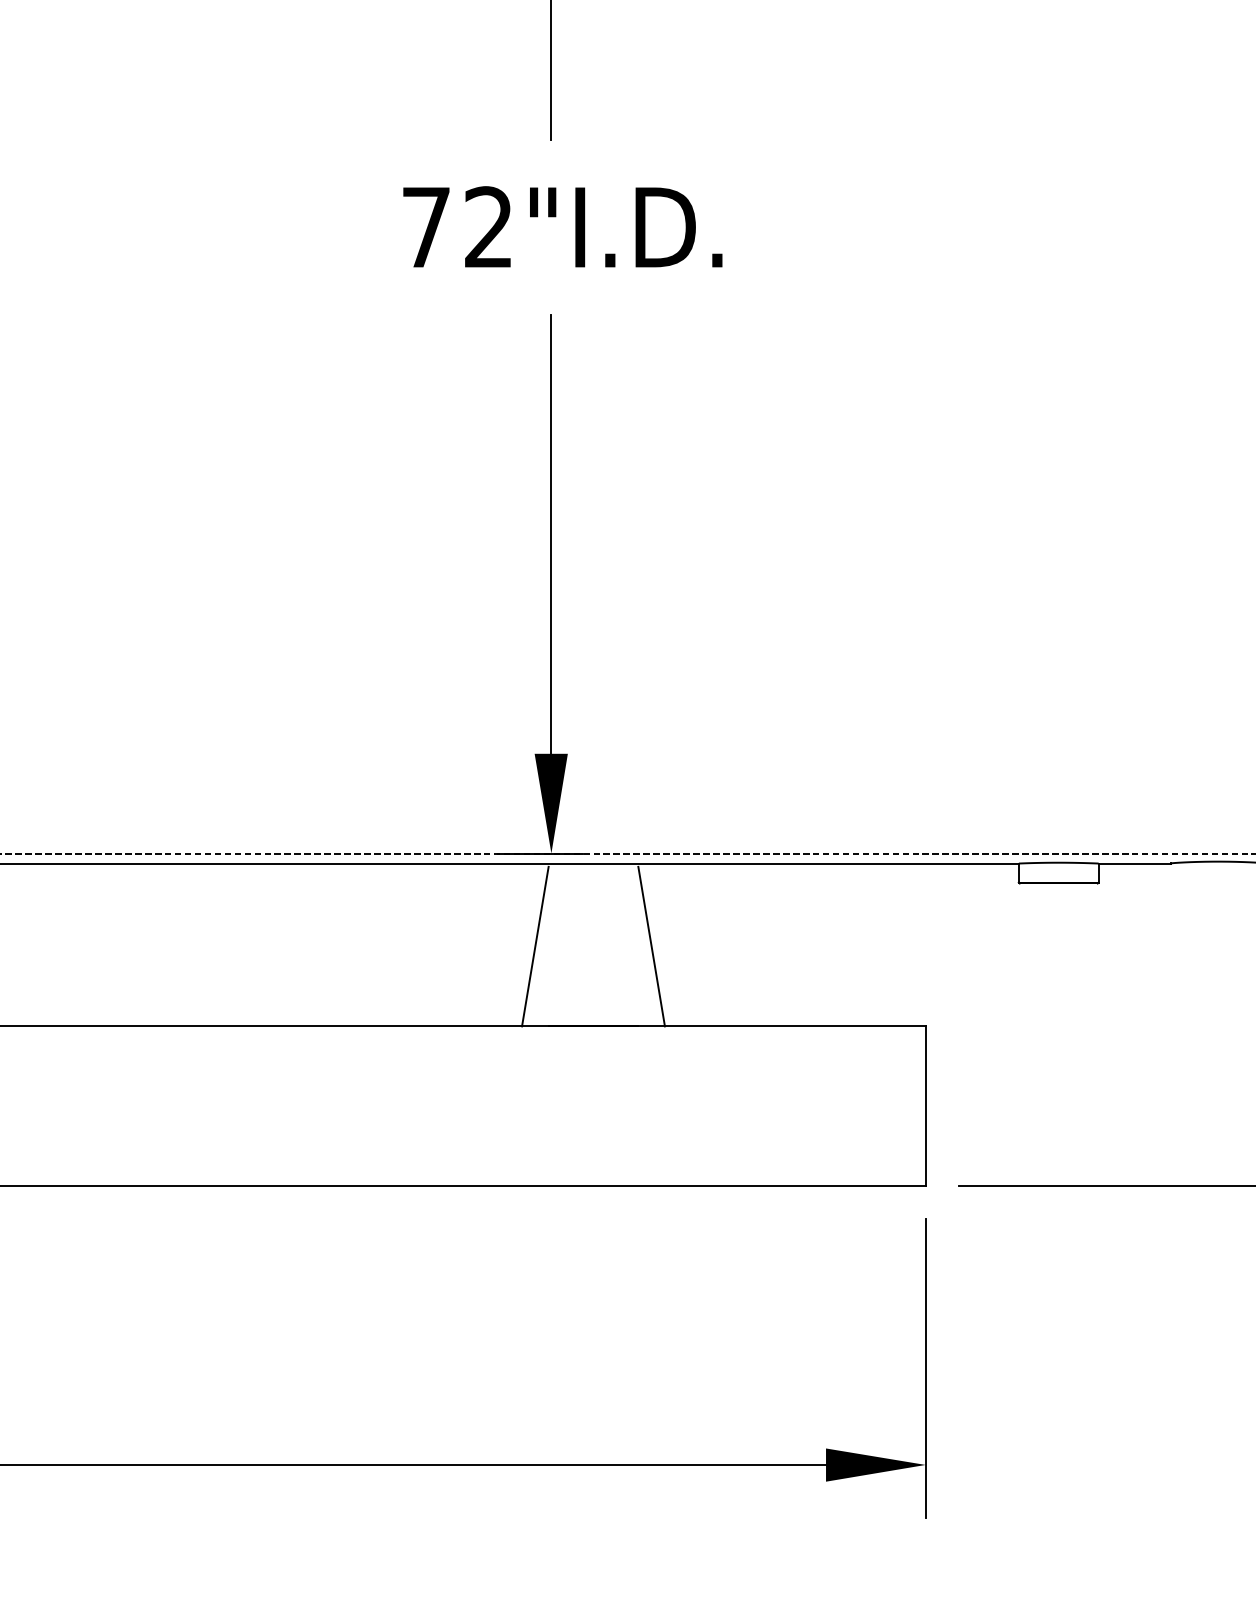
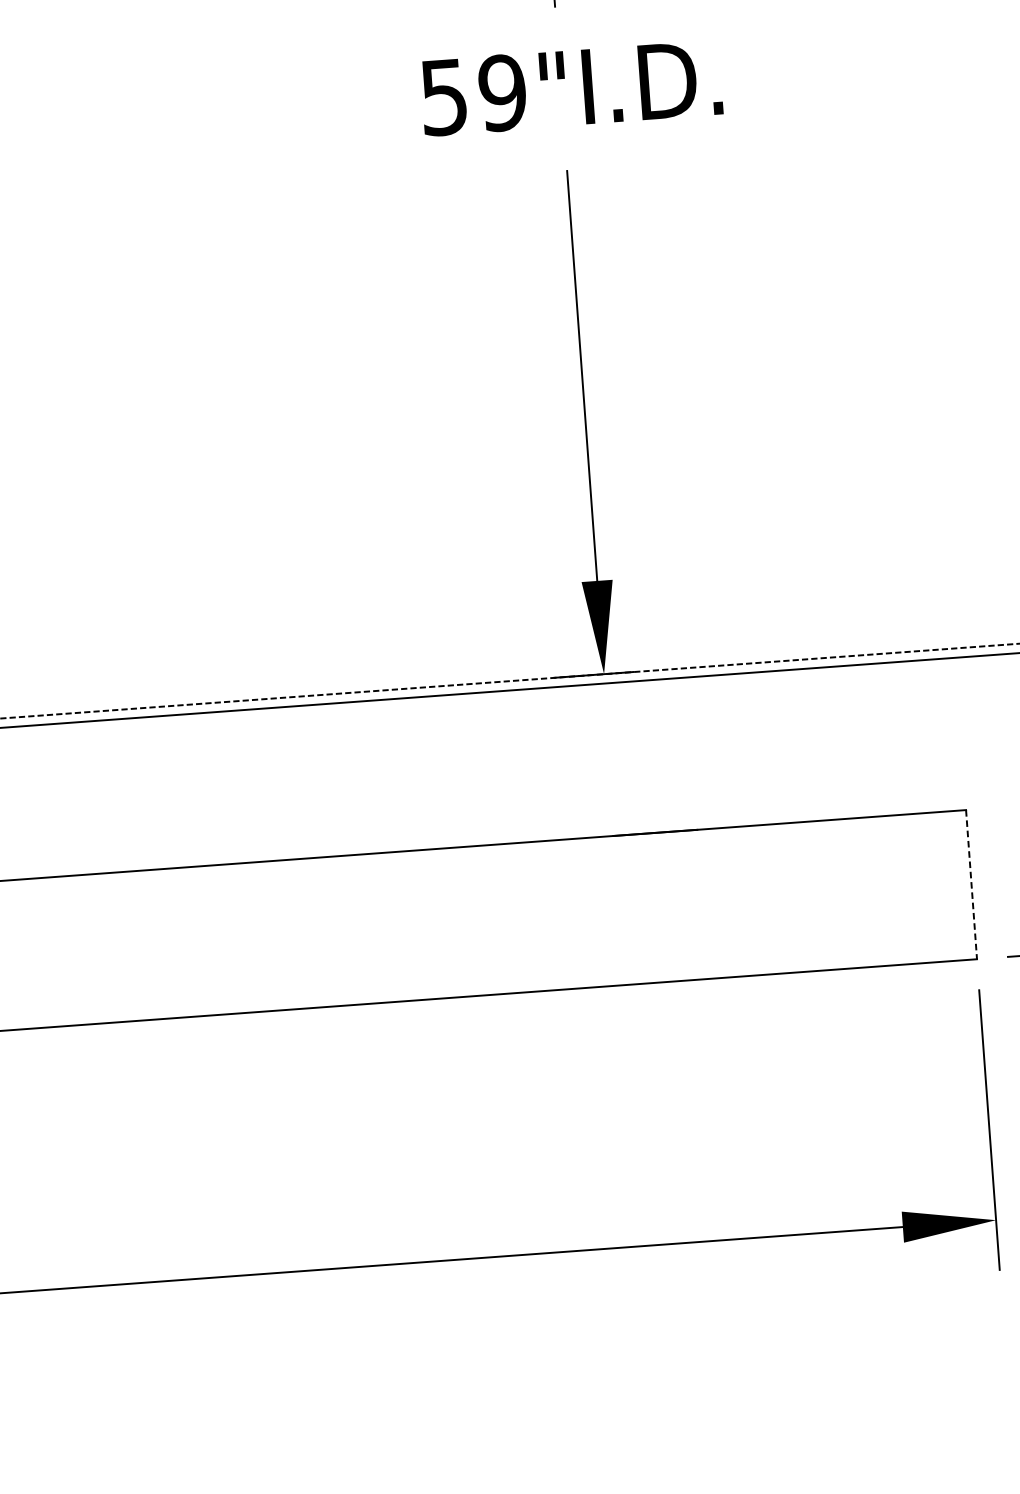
text: (457, 227) -> (473, 95), 72"I.D. -> 59"I.D.
line: (535, 946) -> (595, 762), removed
line: (651, 946) -> (704, 754), removed
line: (925, 1106) -> (971, 885), solid -> dashed

